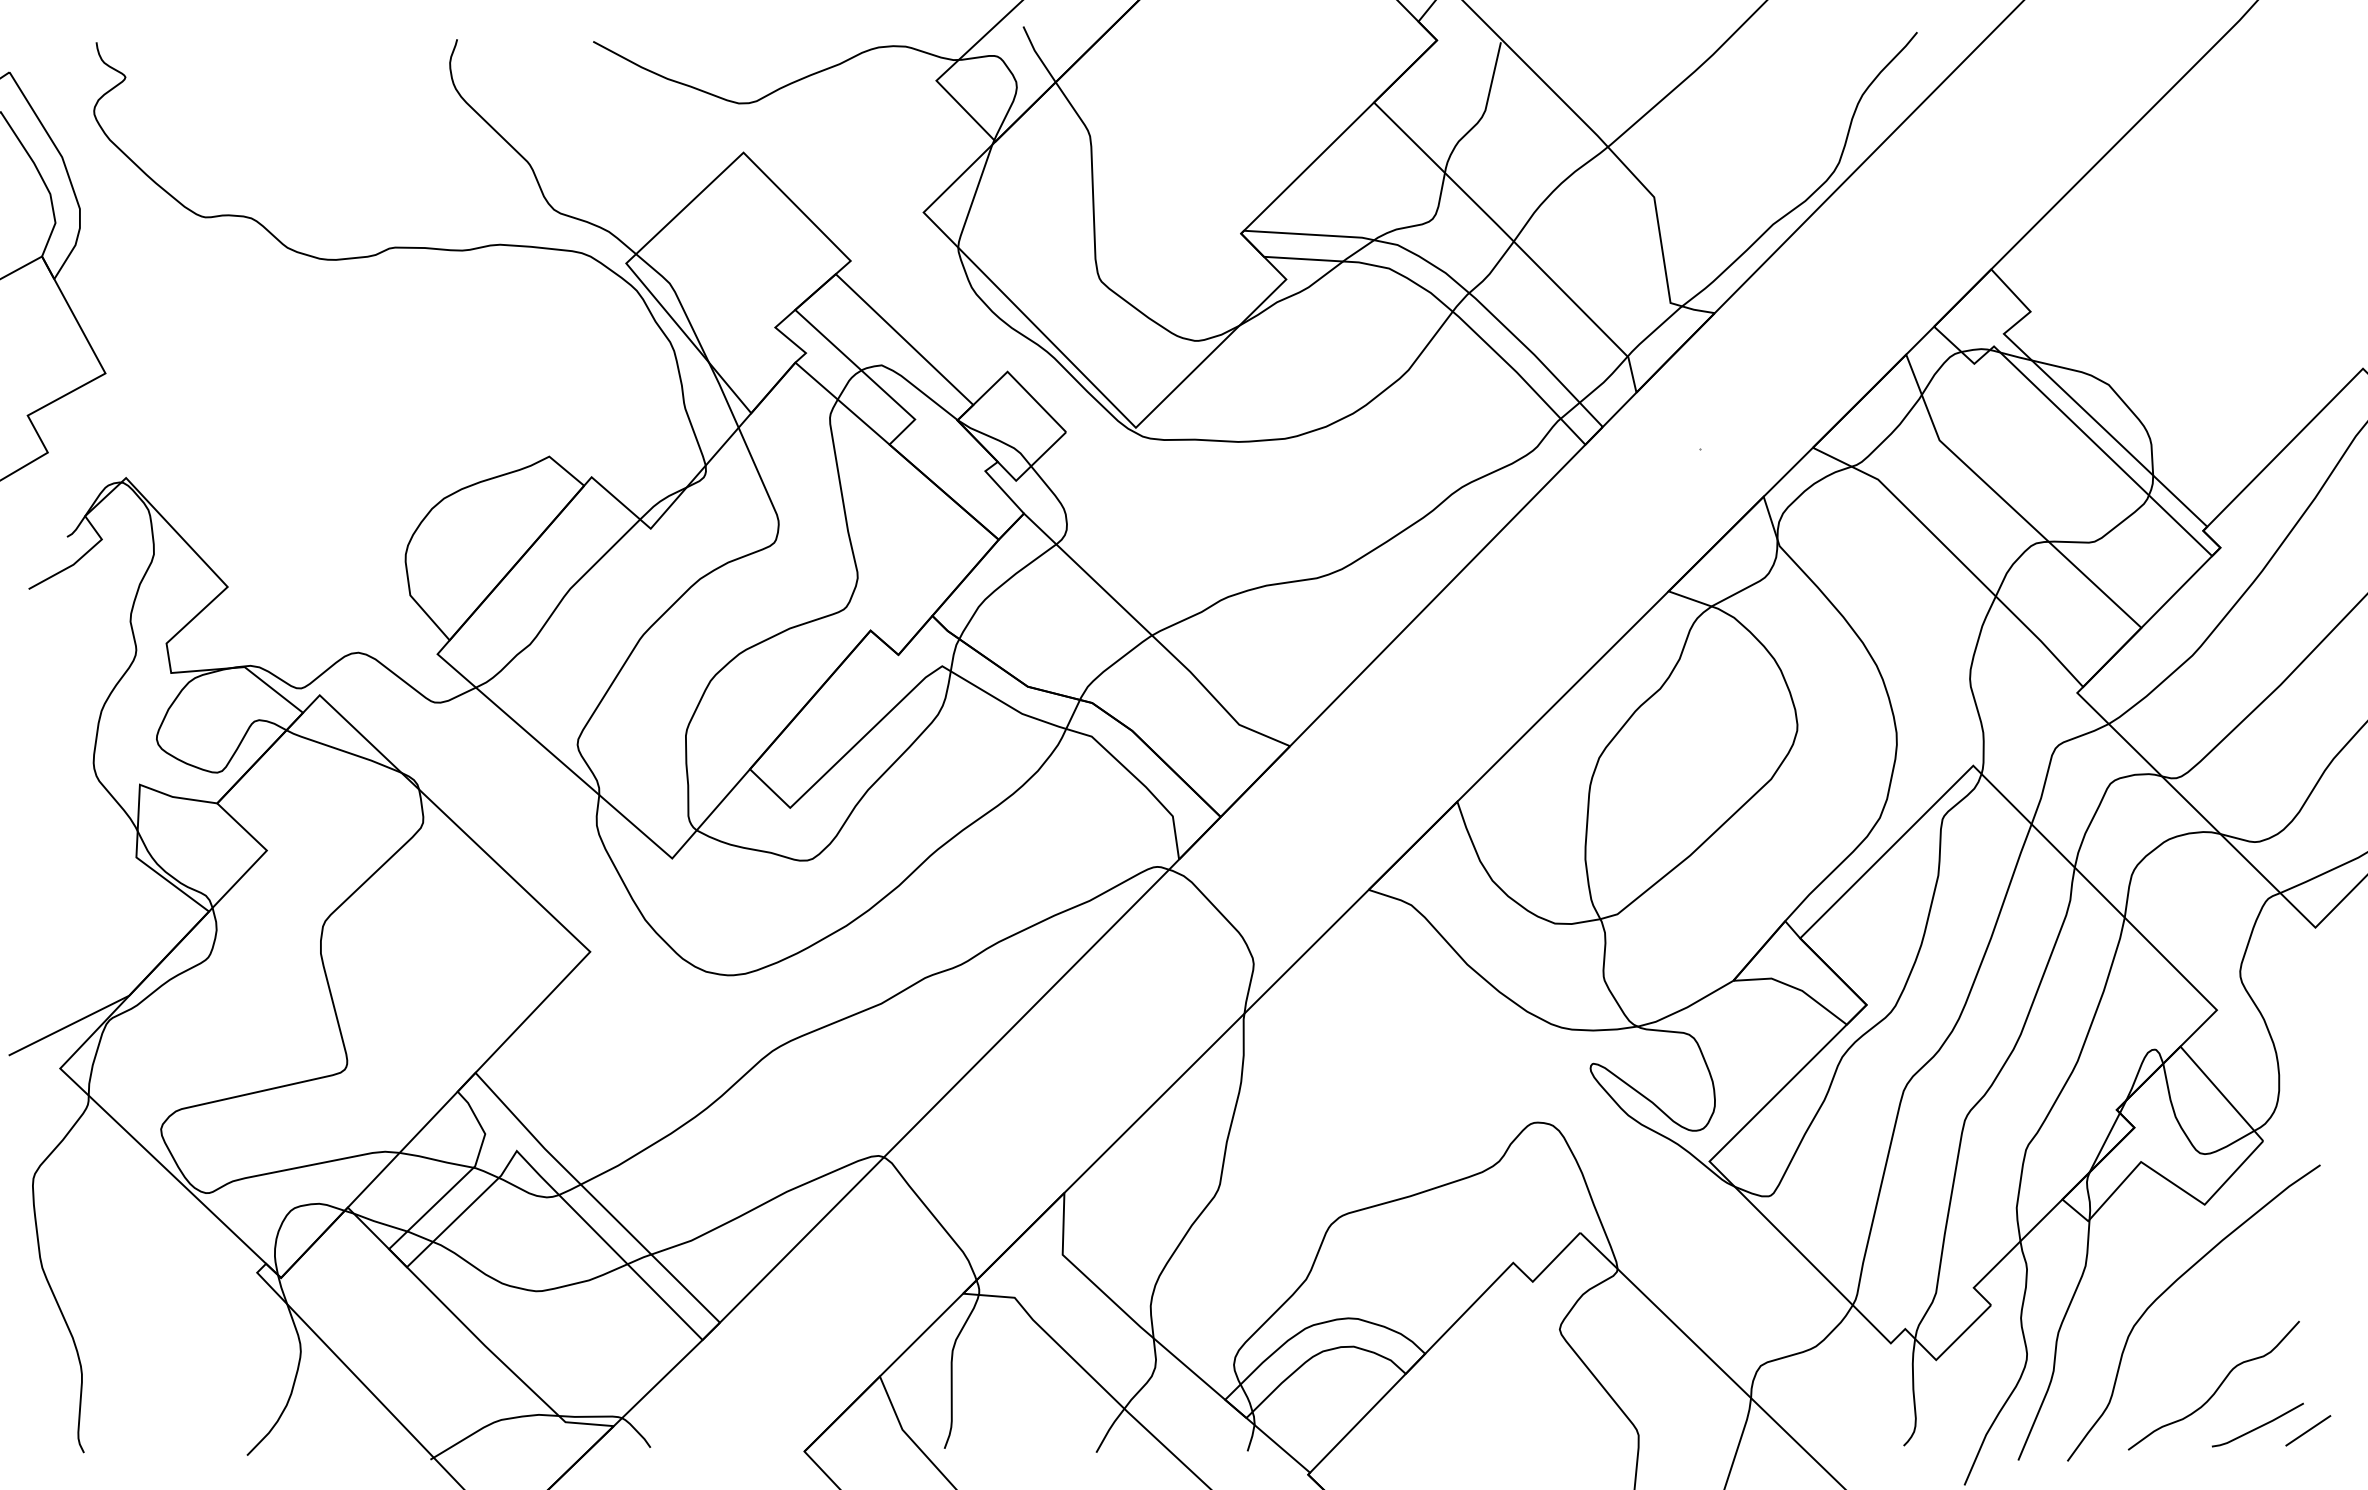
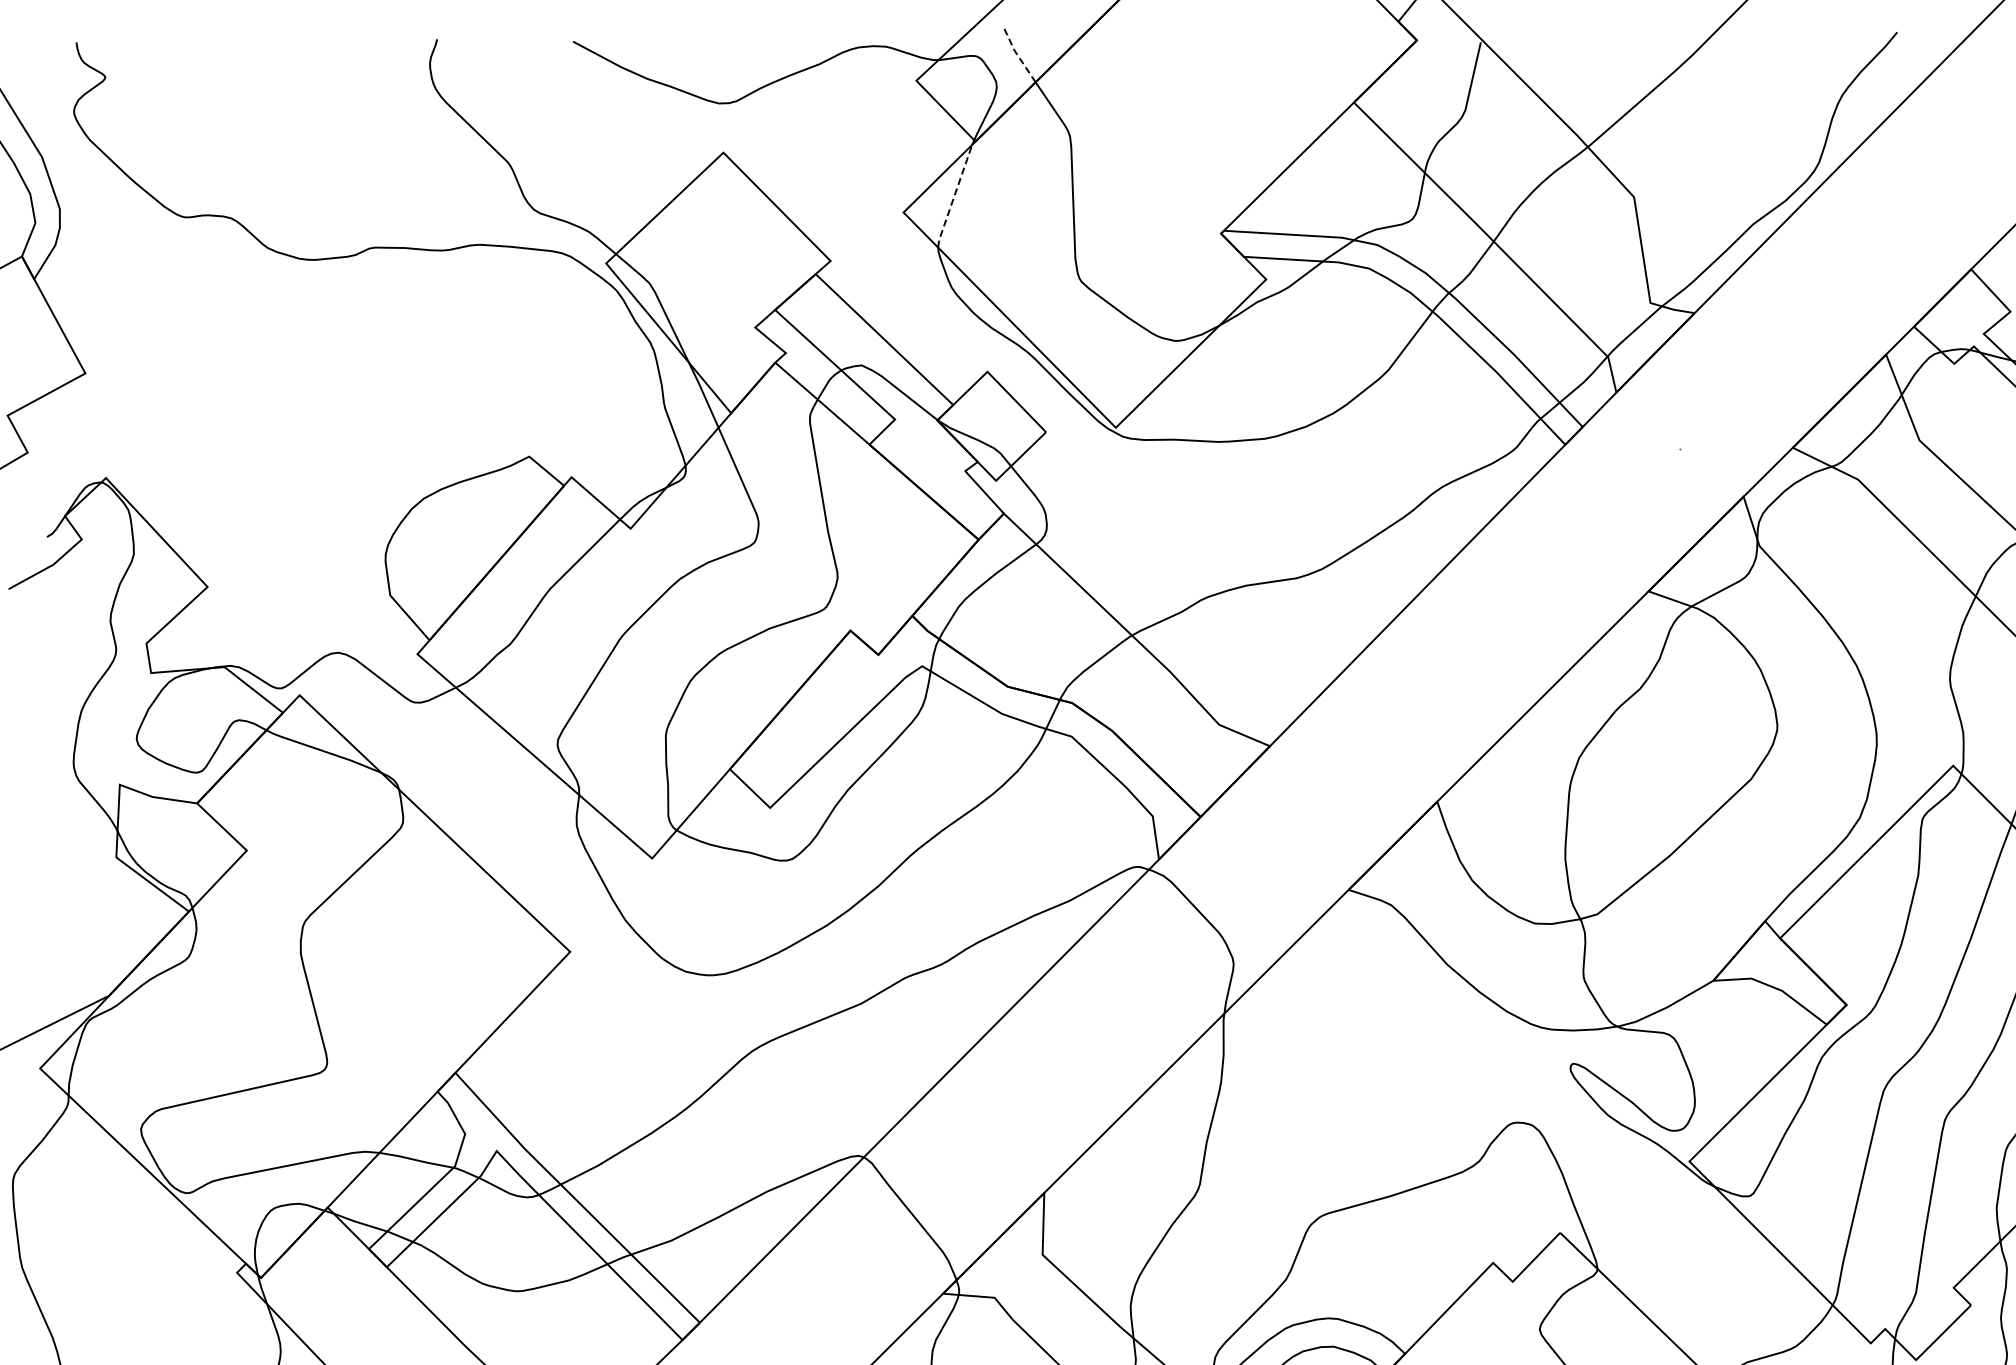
line: (1037, 54) -> (1017, 54), solid -> dashed
line: (974, 197) -> (954, 197), solid -> dashed

